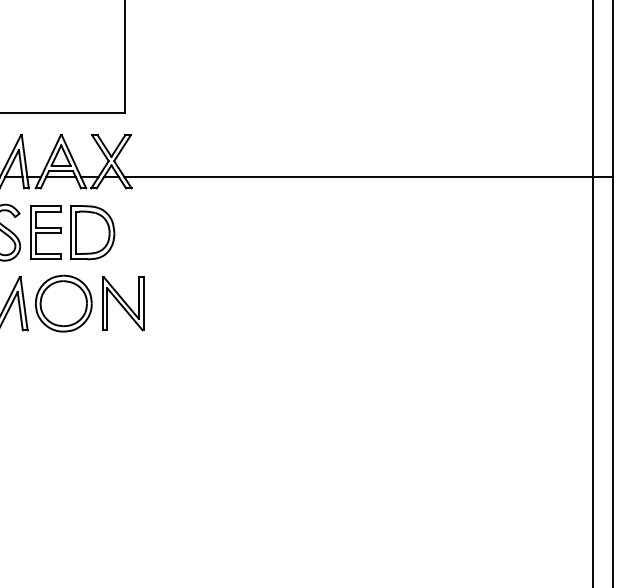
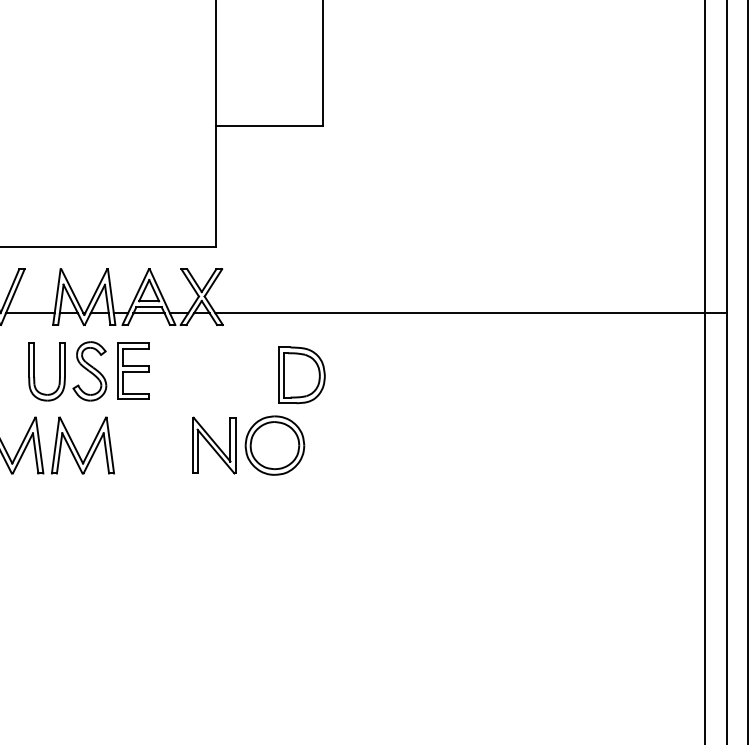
part: (92, 232) -> (301, 375), moved
part: (63, 303) -> (274, 445), moved

